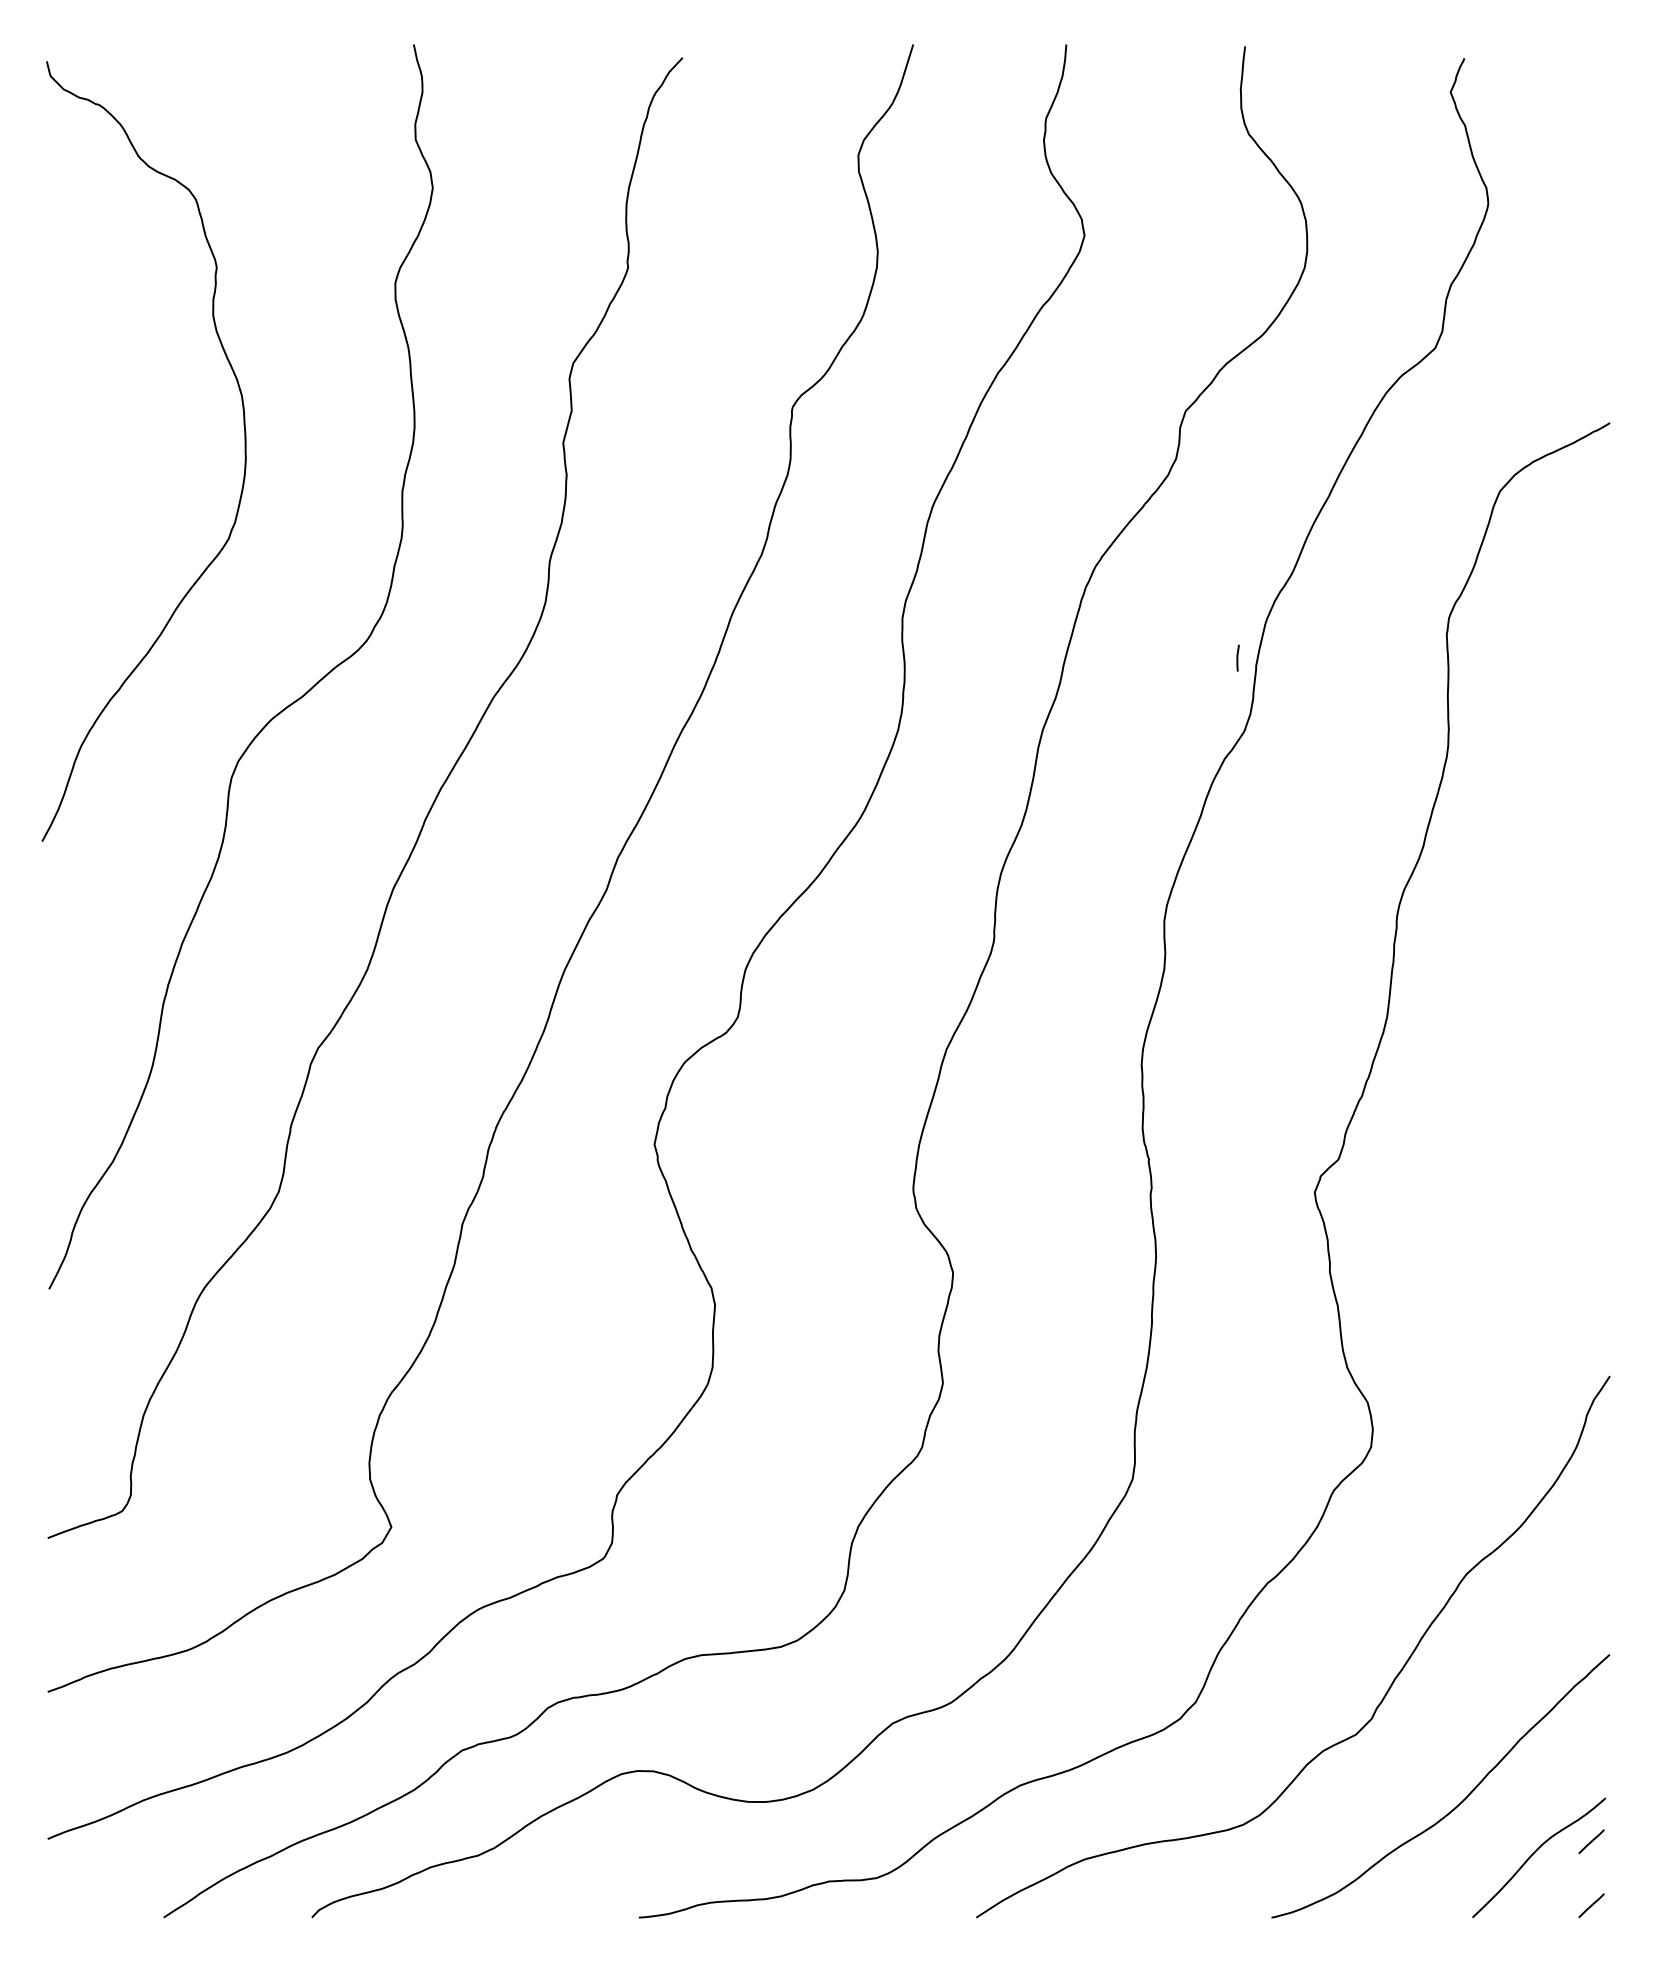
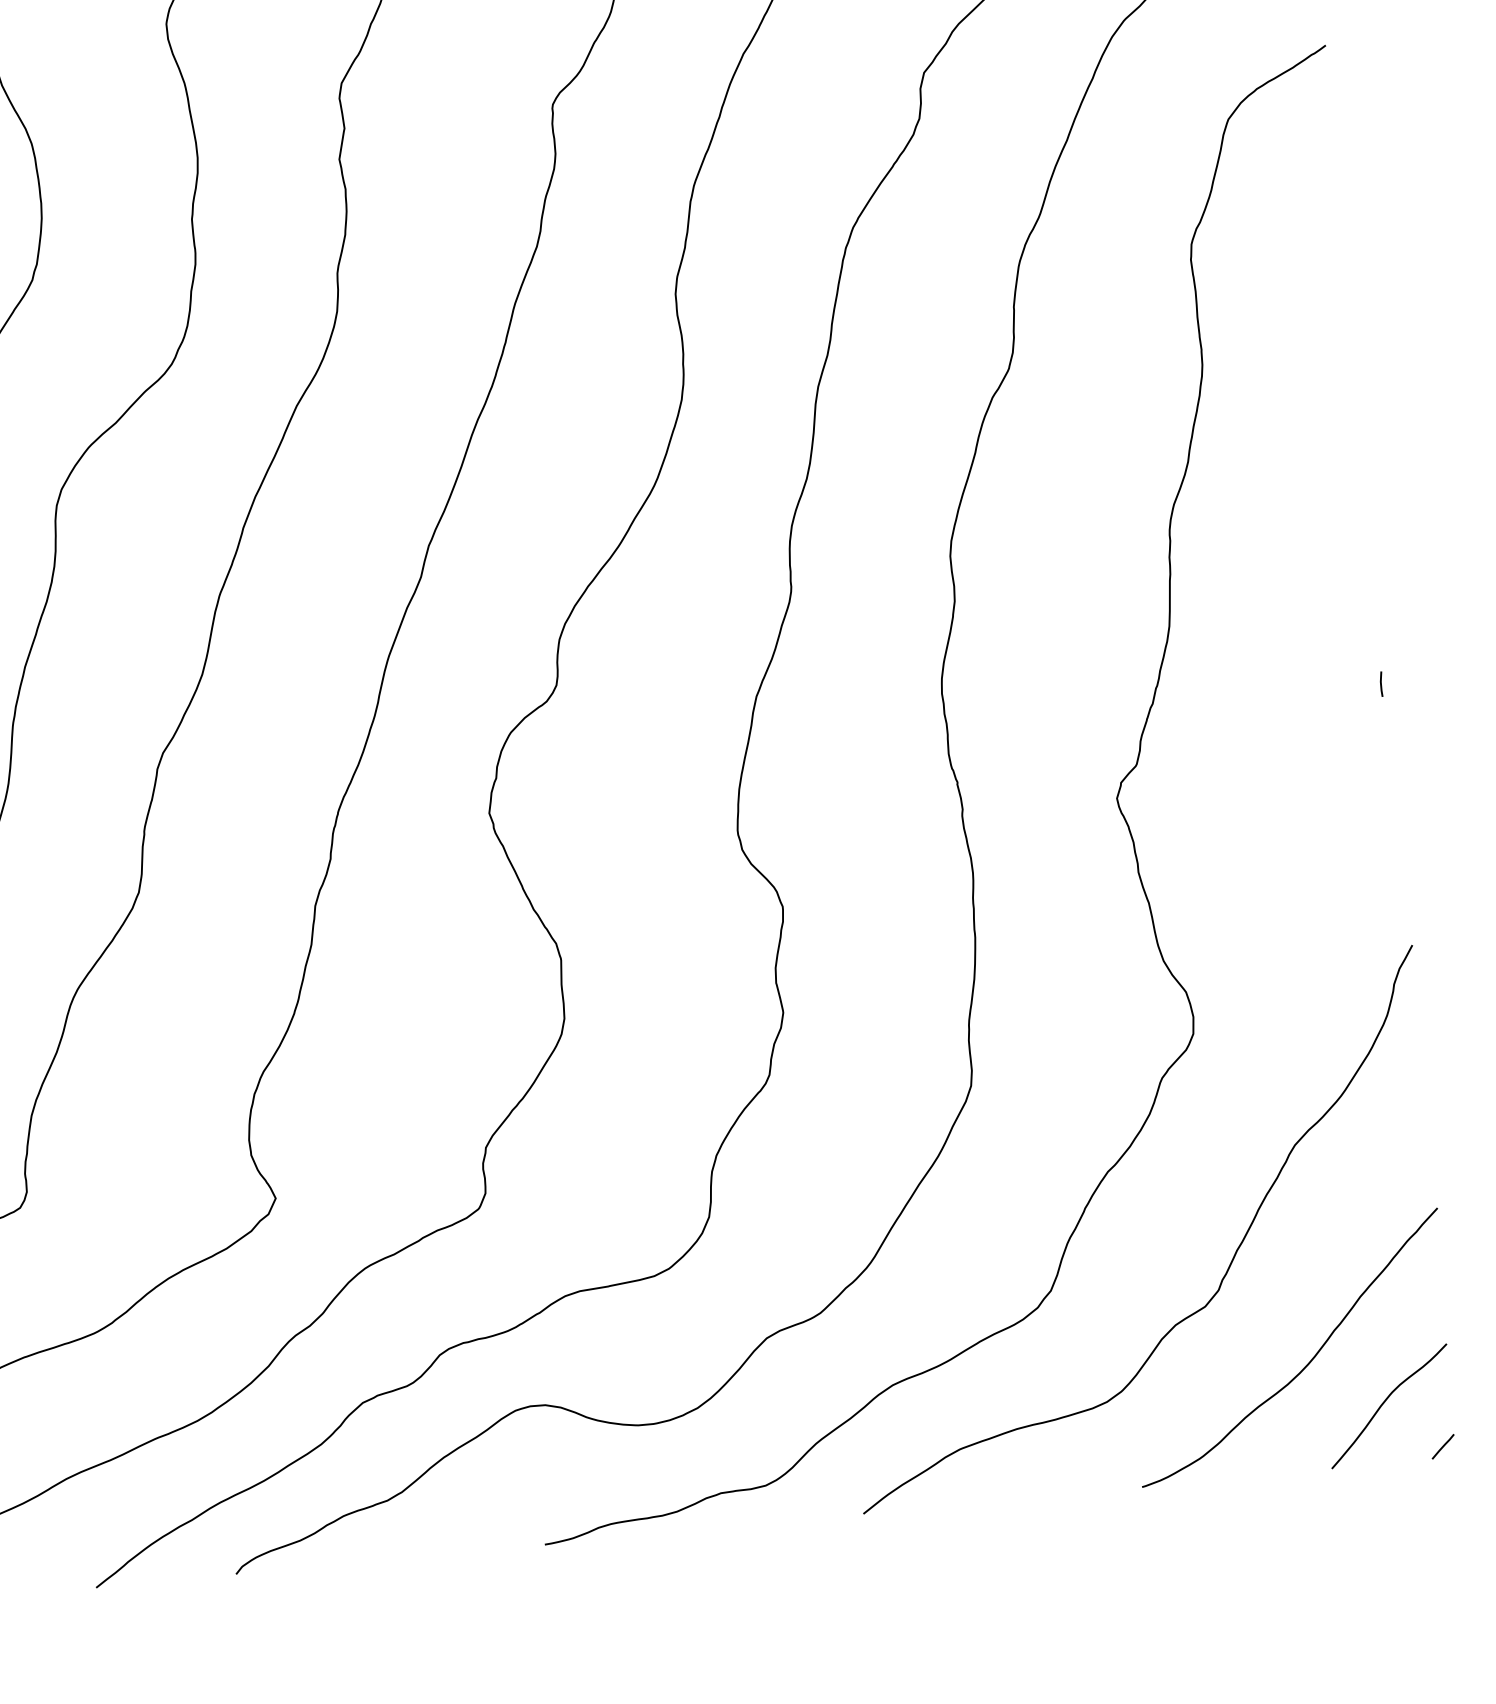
line: (1237, 657) -> (1381, 683), moved
line: (1591, 1841) -> (1437, 1386), removed

